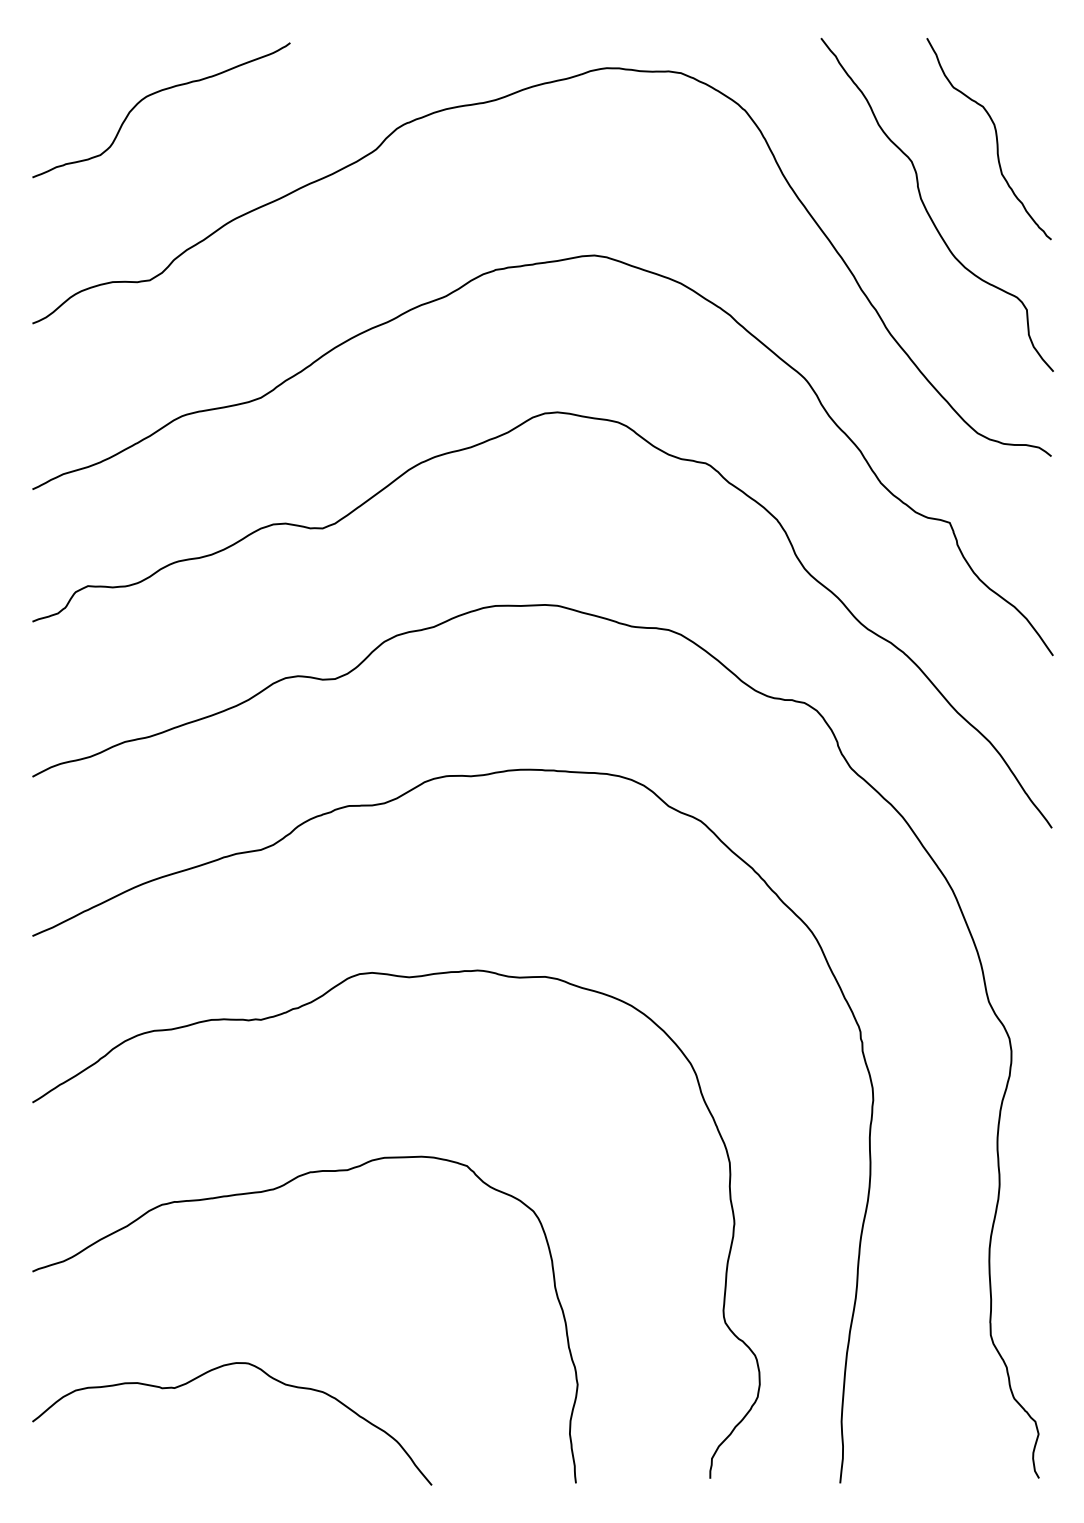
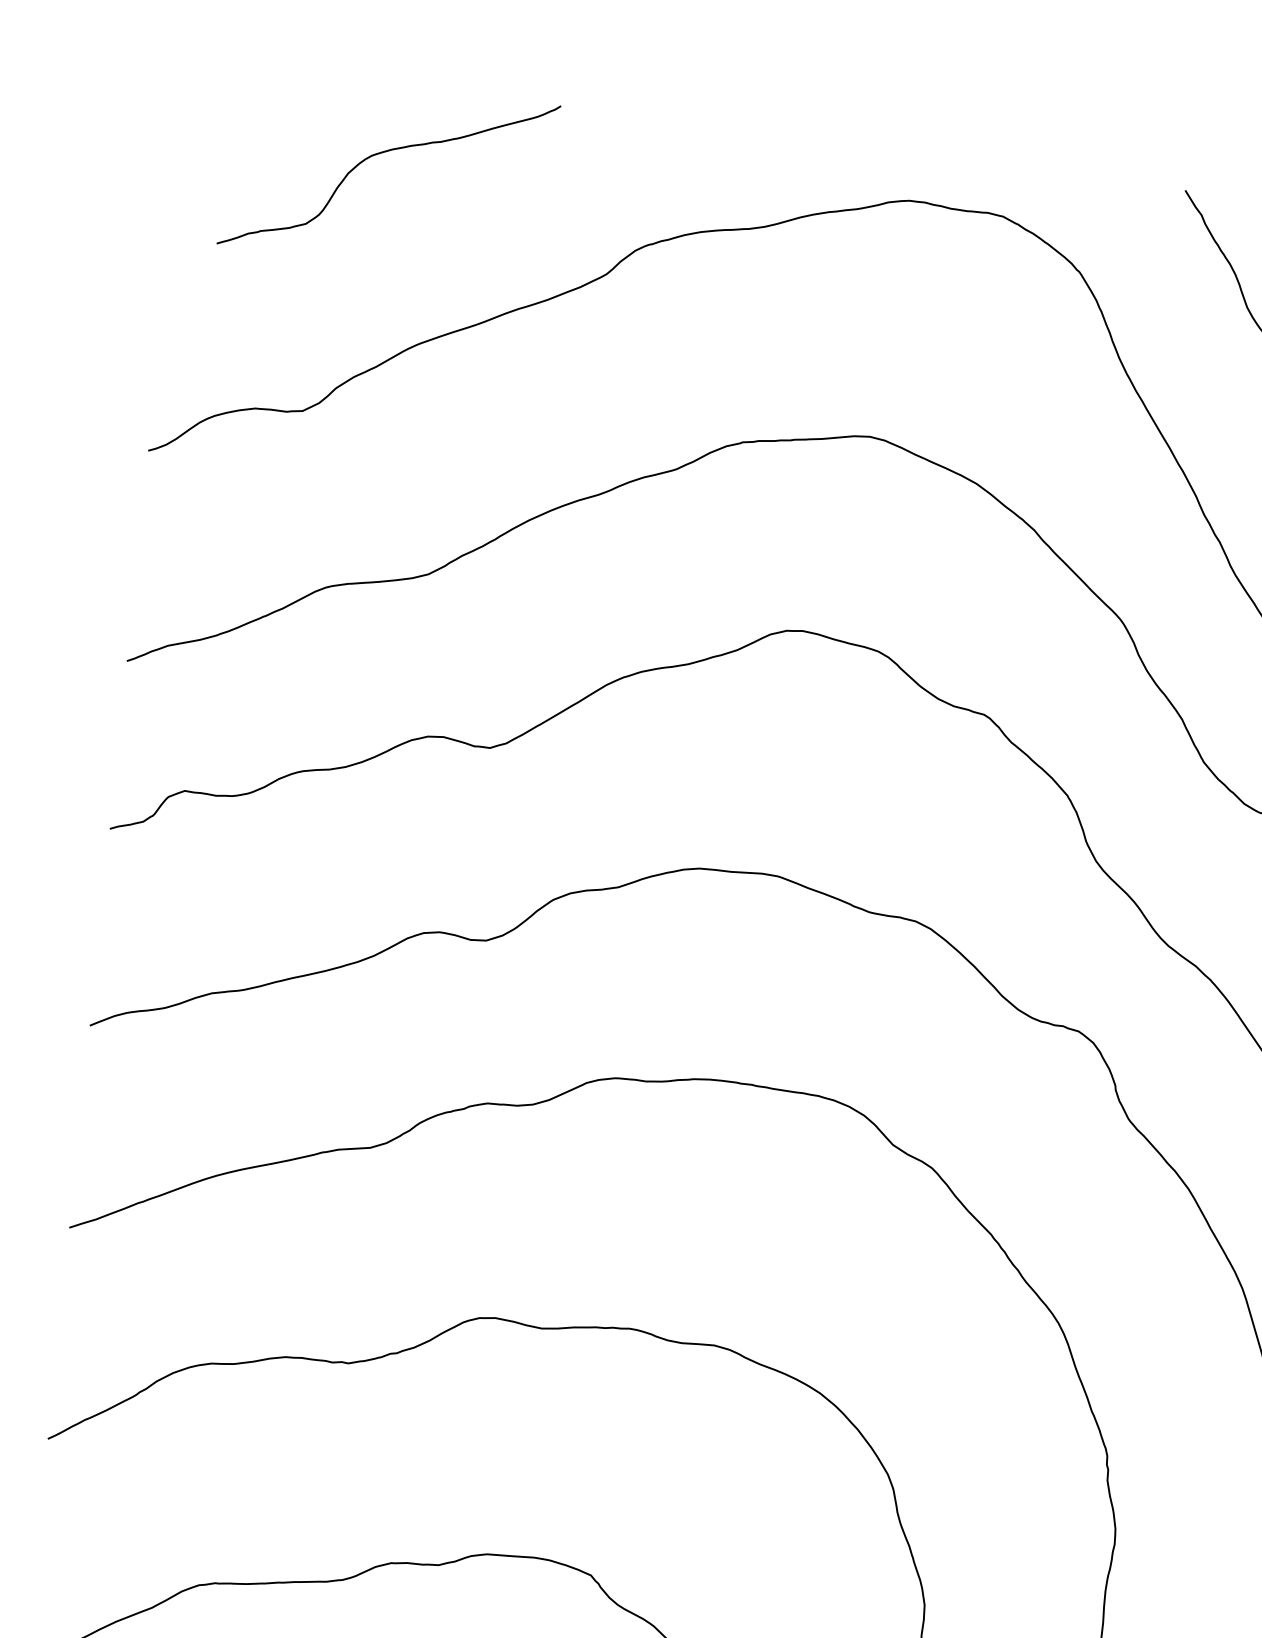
curve: (154, 94) -> (382, 154), moved

